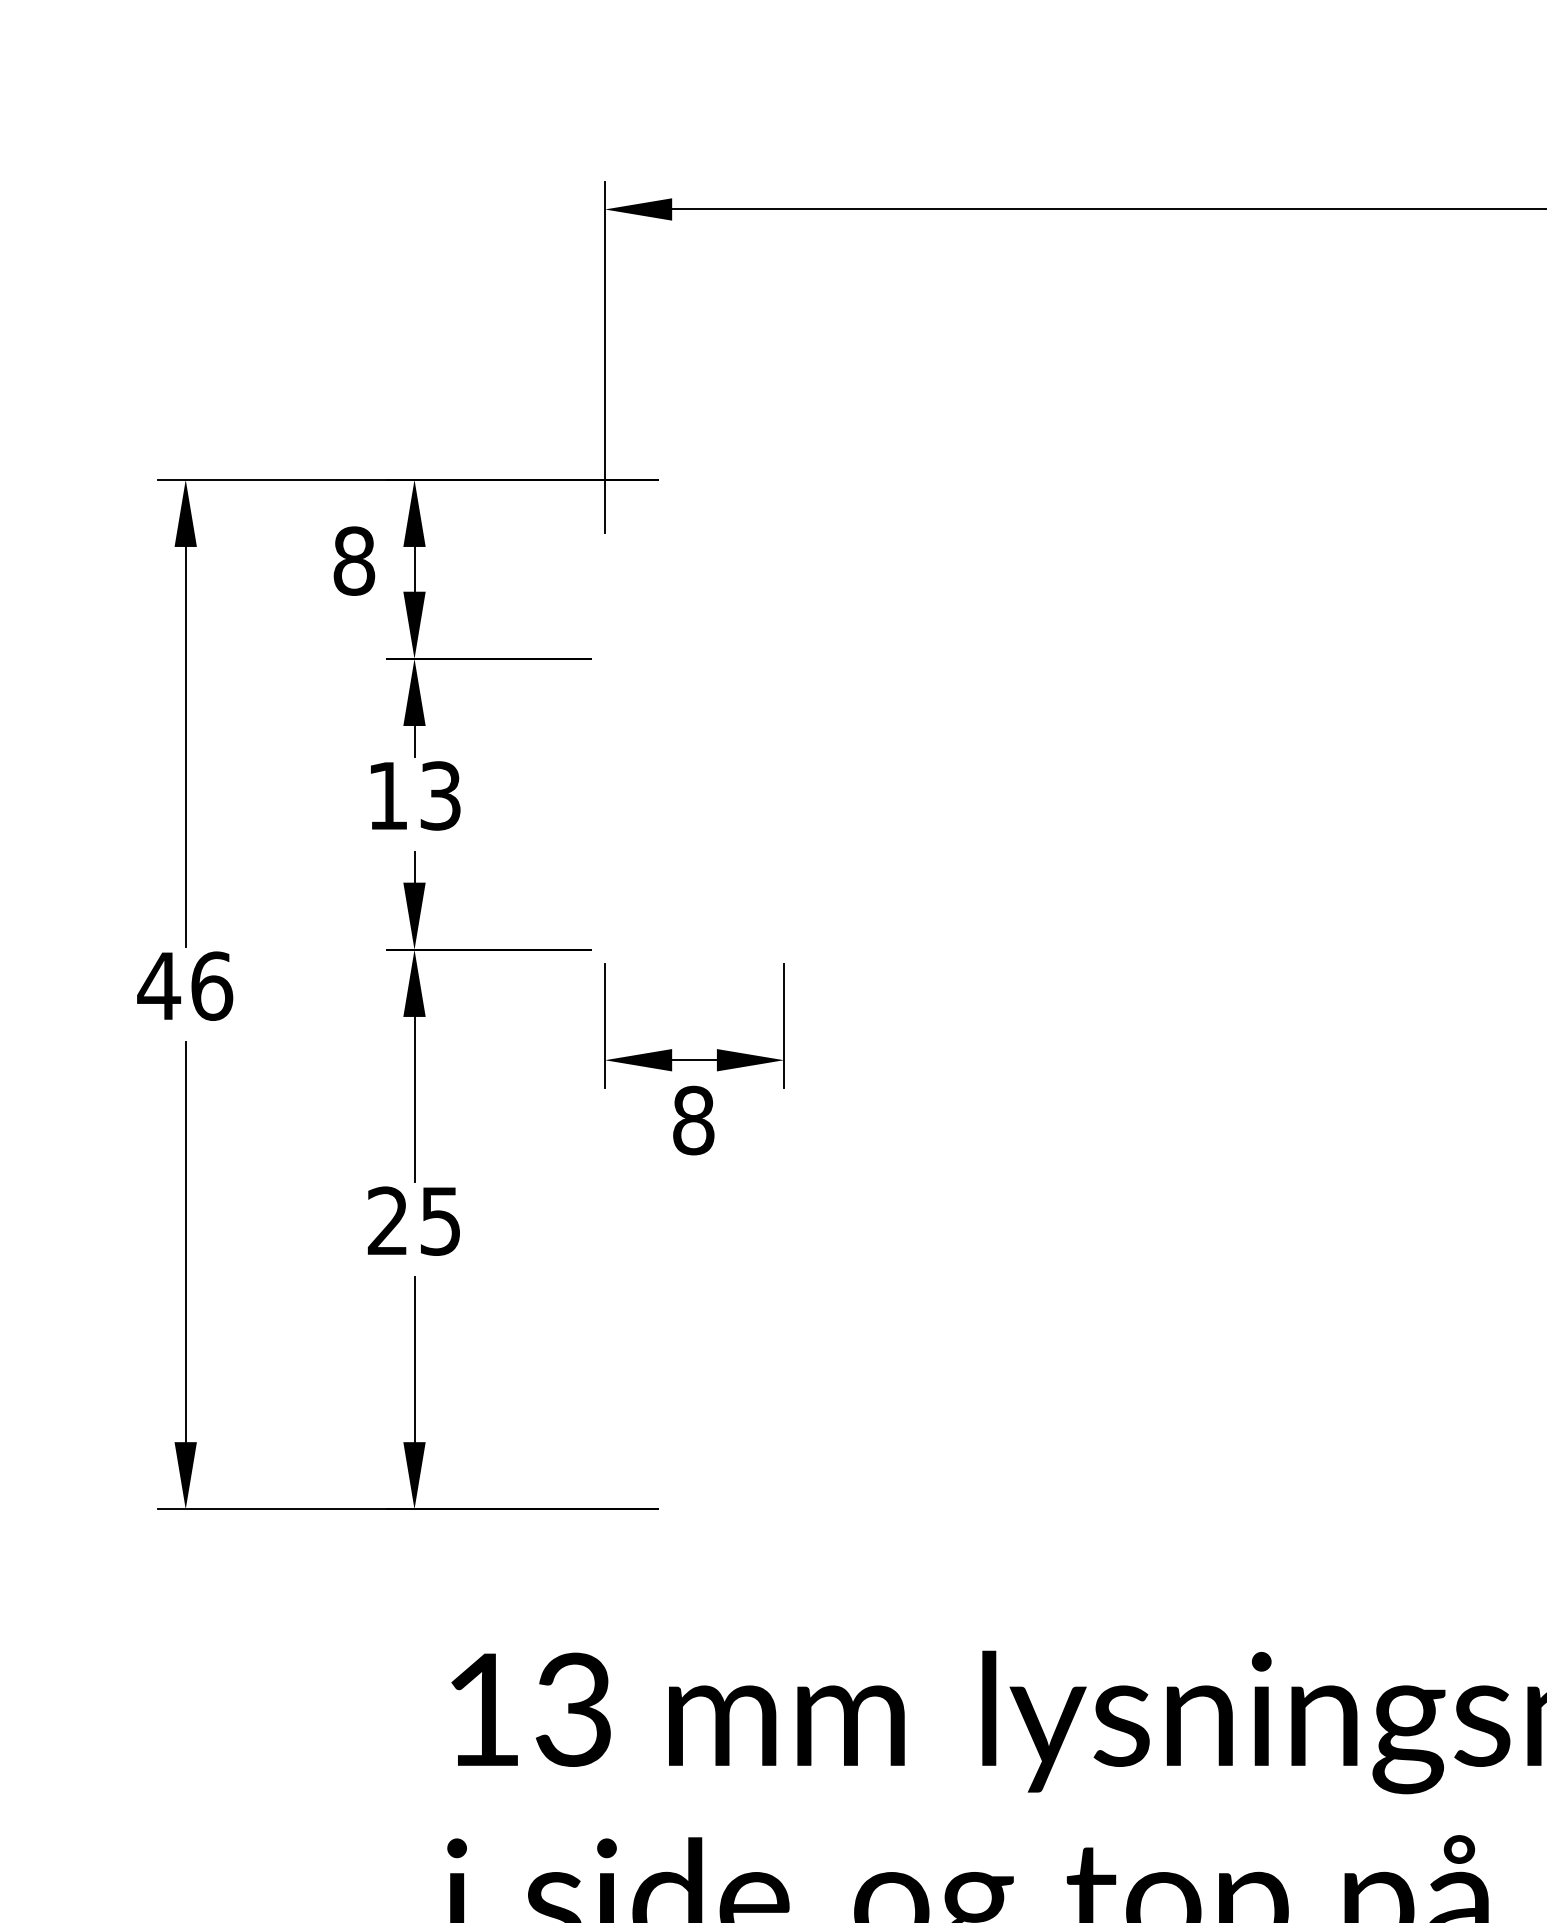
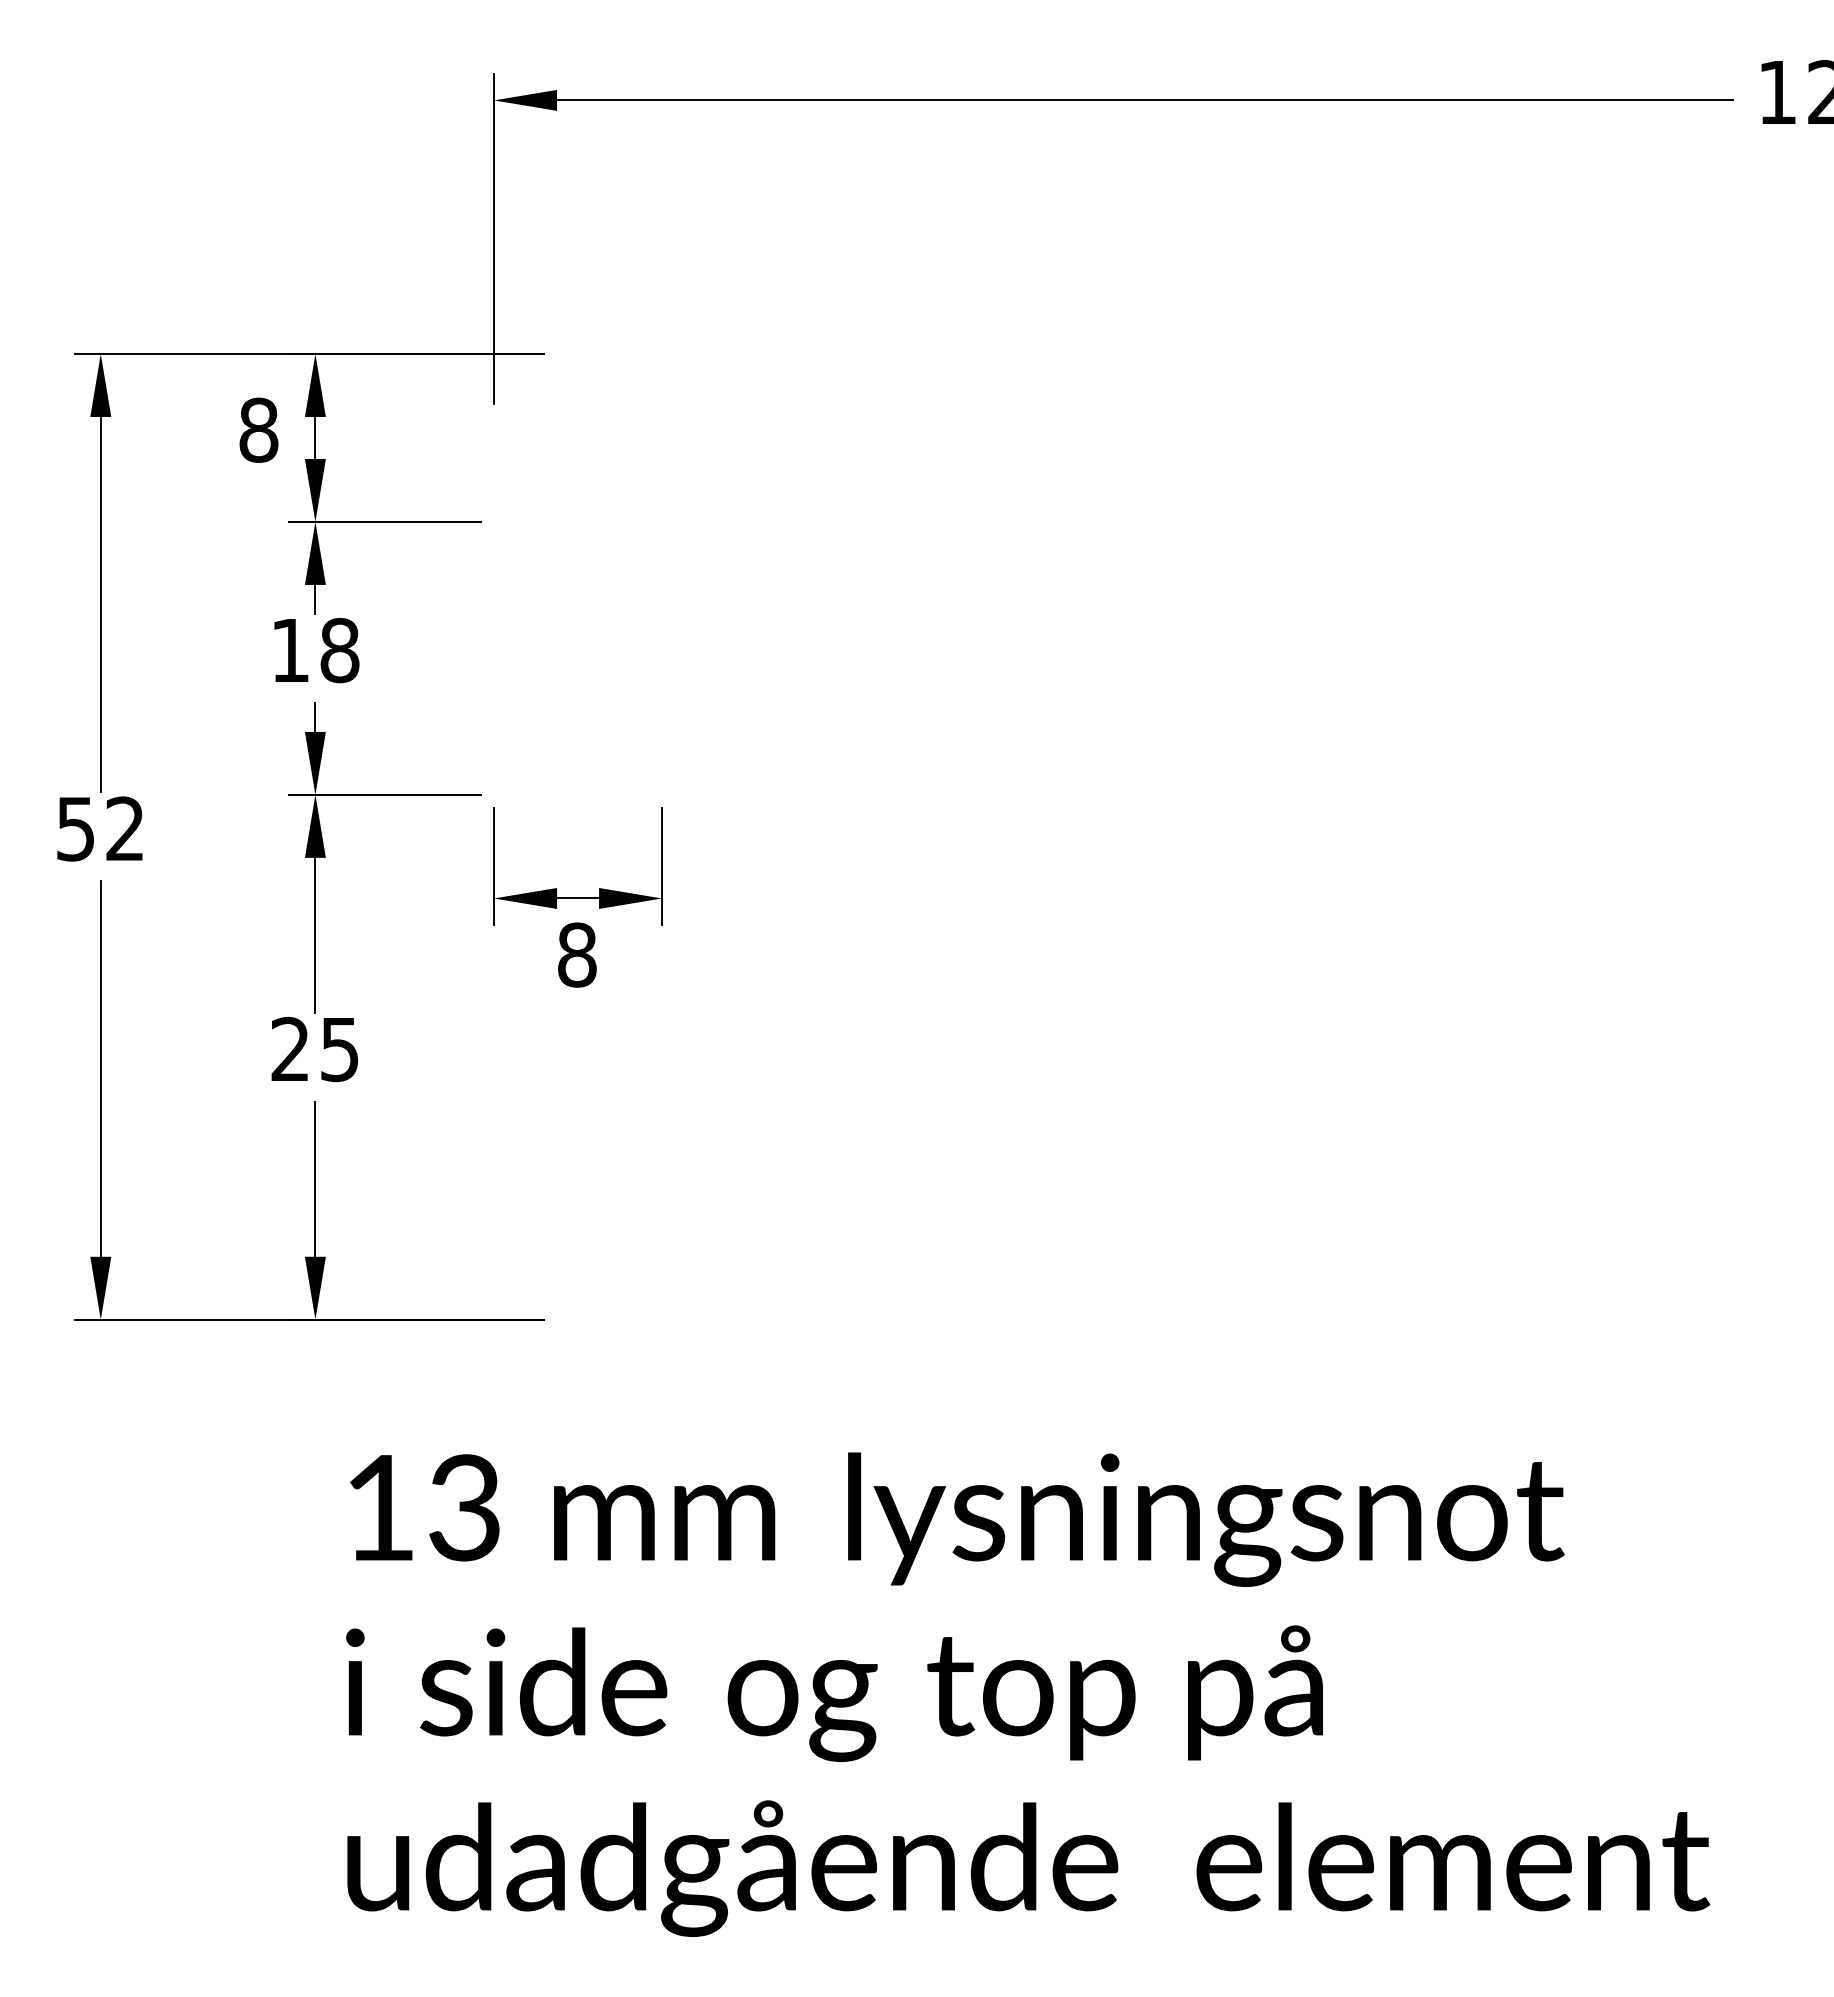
text: (440, 795) -> (339, 650), 13 -> 18
text: (185, 985) -> (100, 828), 46 -> 52

